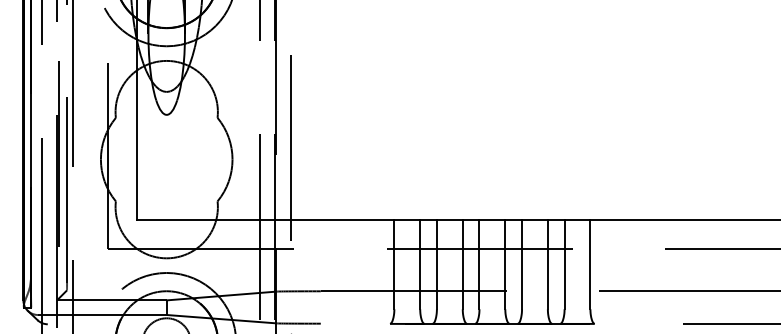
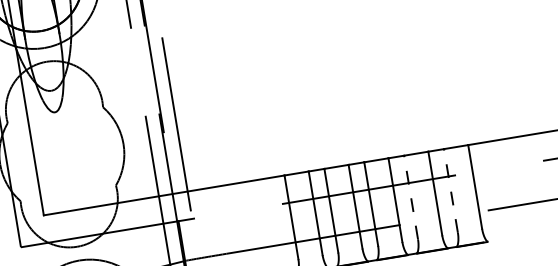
line: (522, 264) -> (411, 197), solid -> dashed
line: (564, 264) -> (450, 190), solid -> dashed

